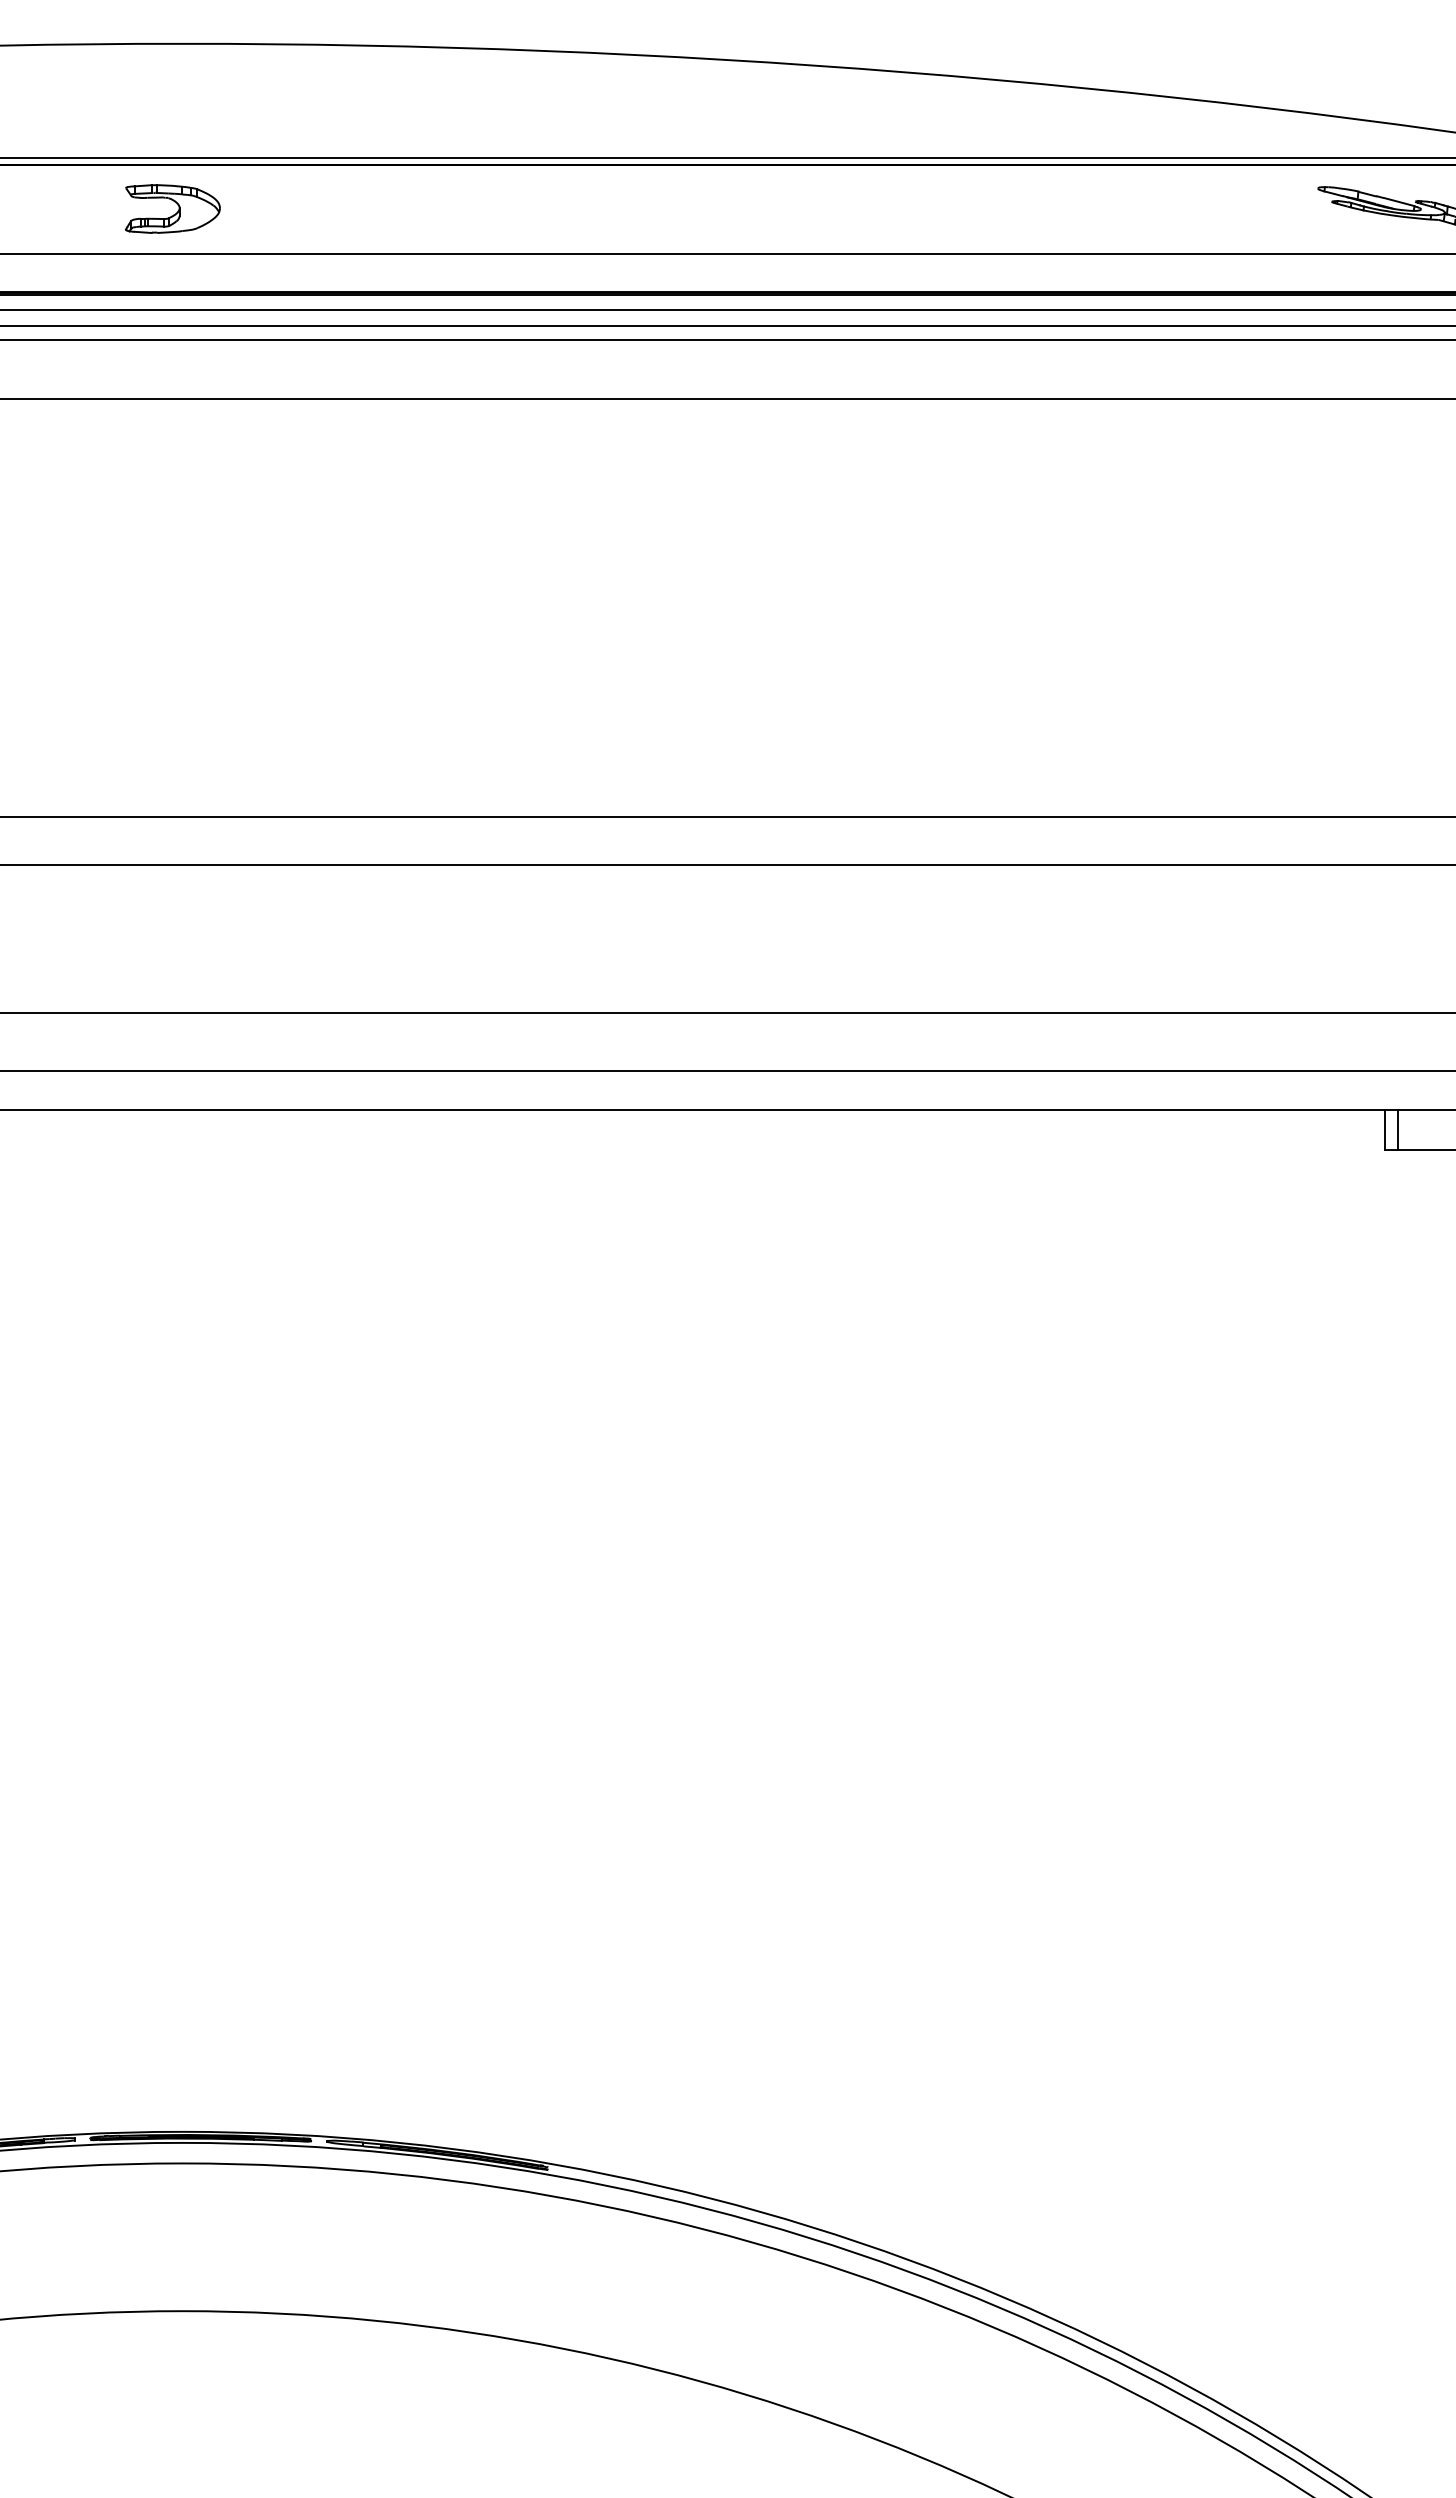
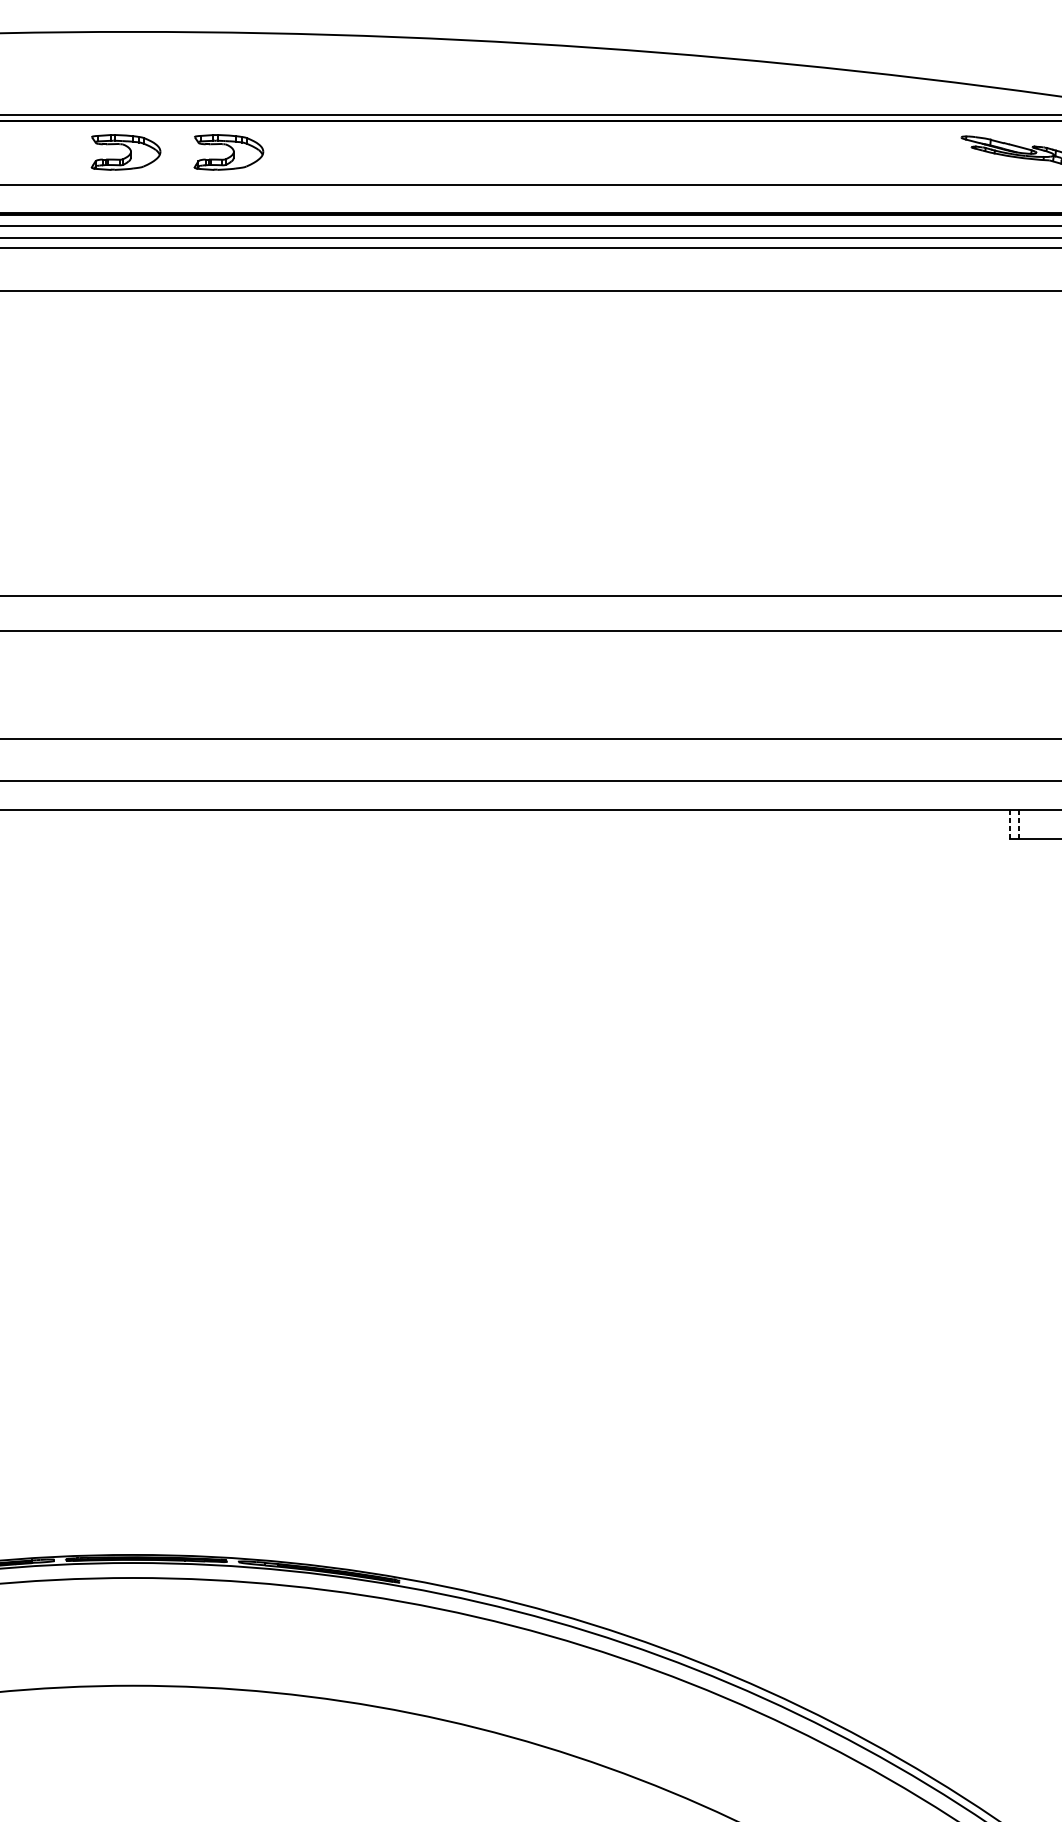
part: (313, 208) -> (228, 152), added
line: (1384, 1130) -> (1009, 824), solid -> dashed
line: (1397, 1130) -> (1019, 824), solid -> dashed

